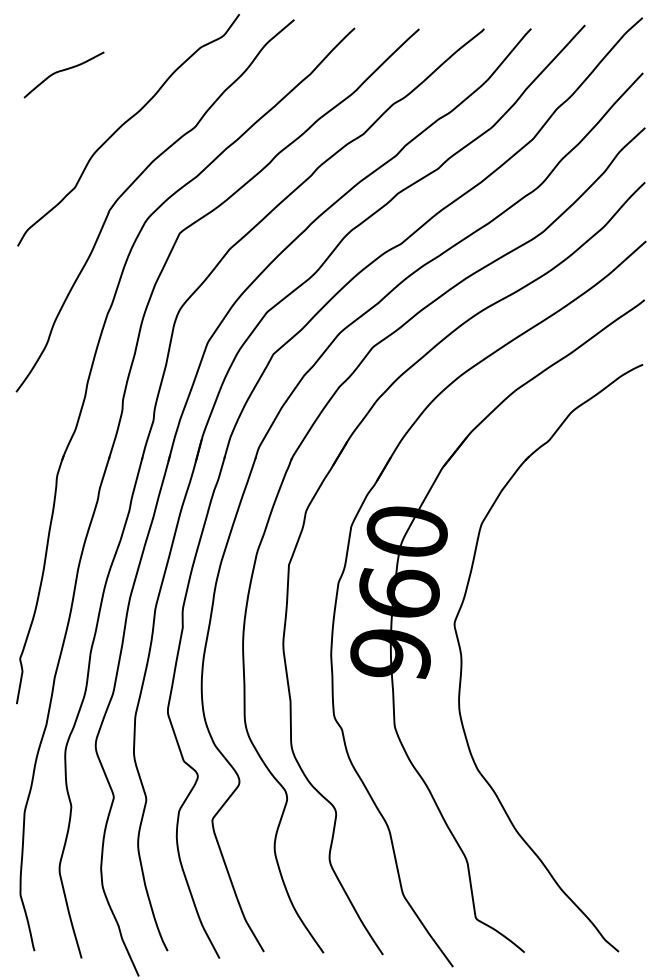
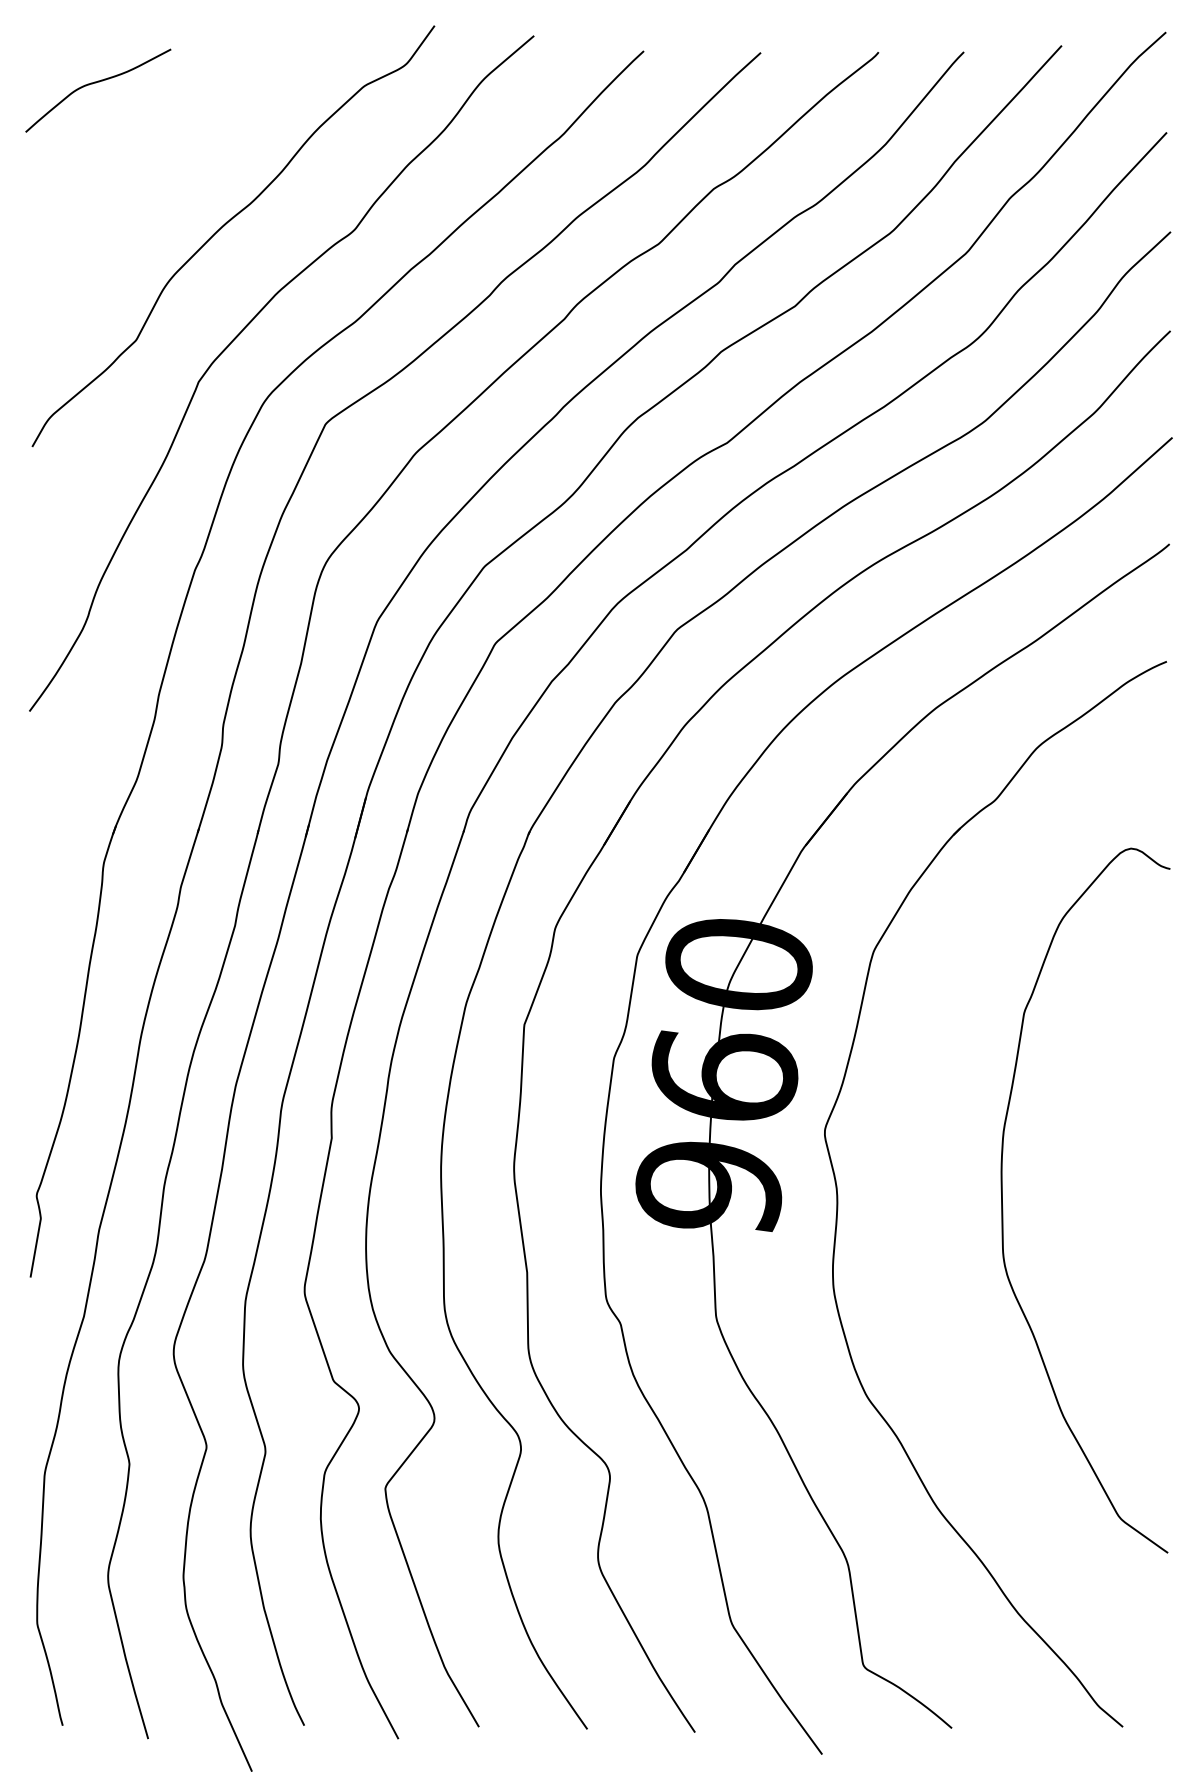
curve: (63, 71) -> (97, 84), moved
curve: (553, 661) -> (1004, 1200), added

